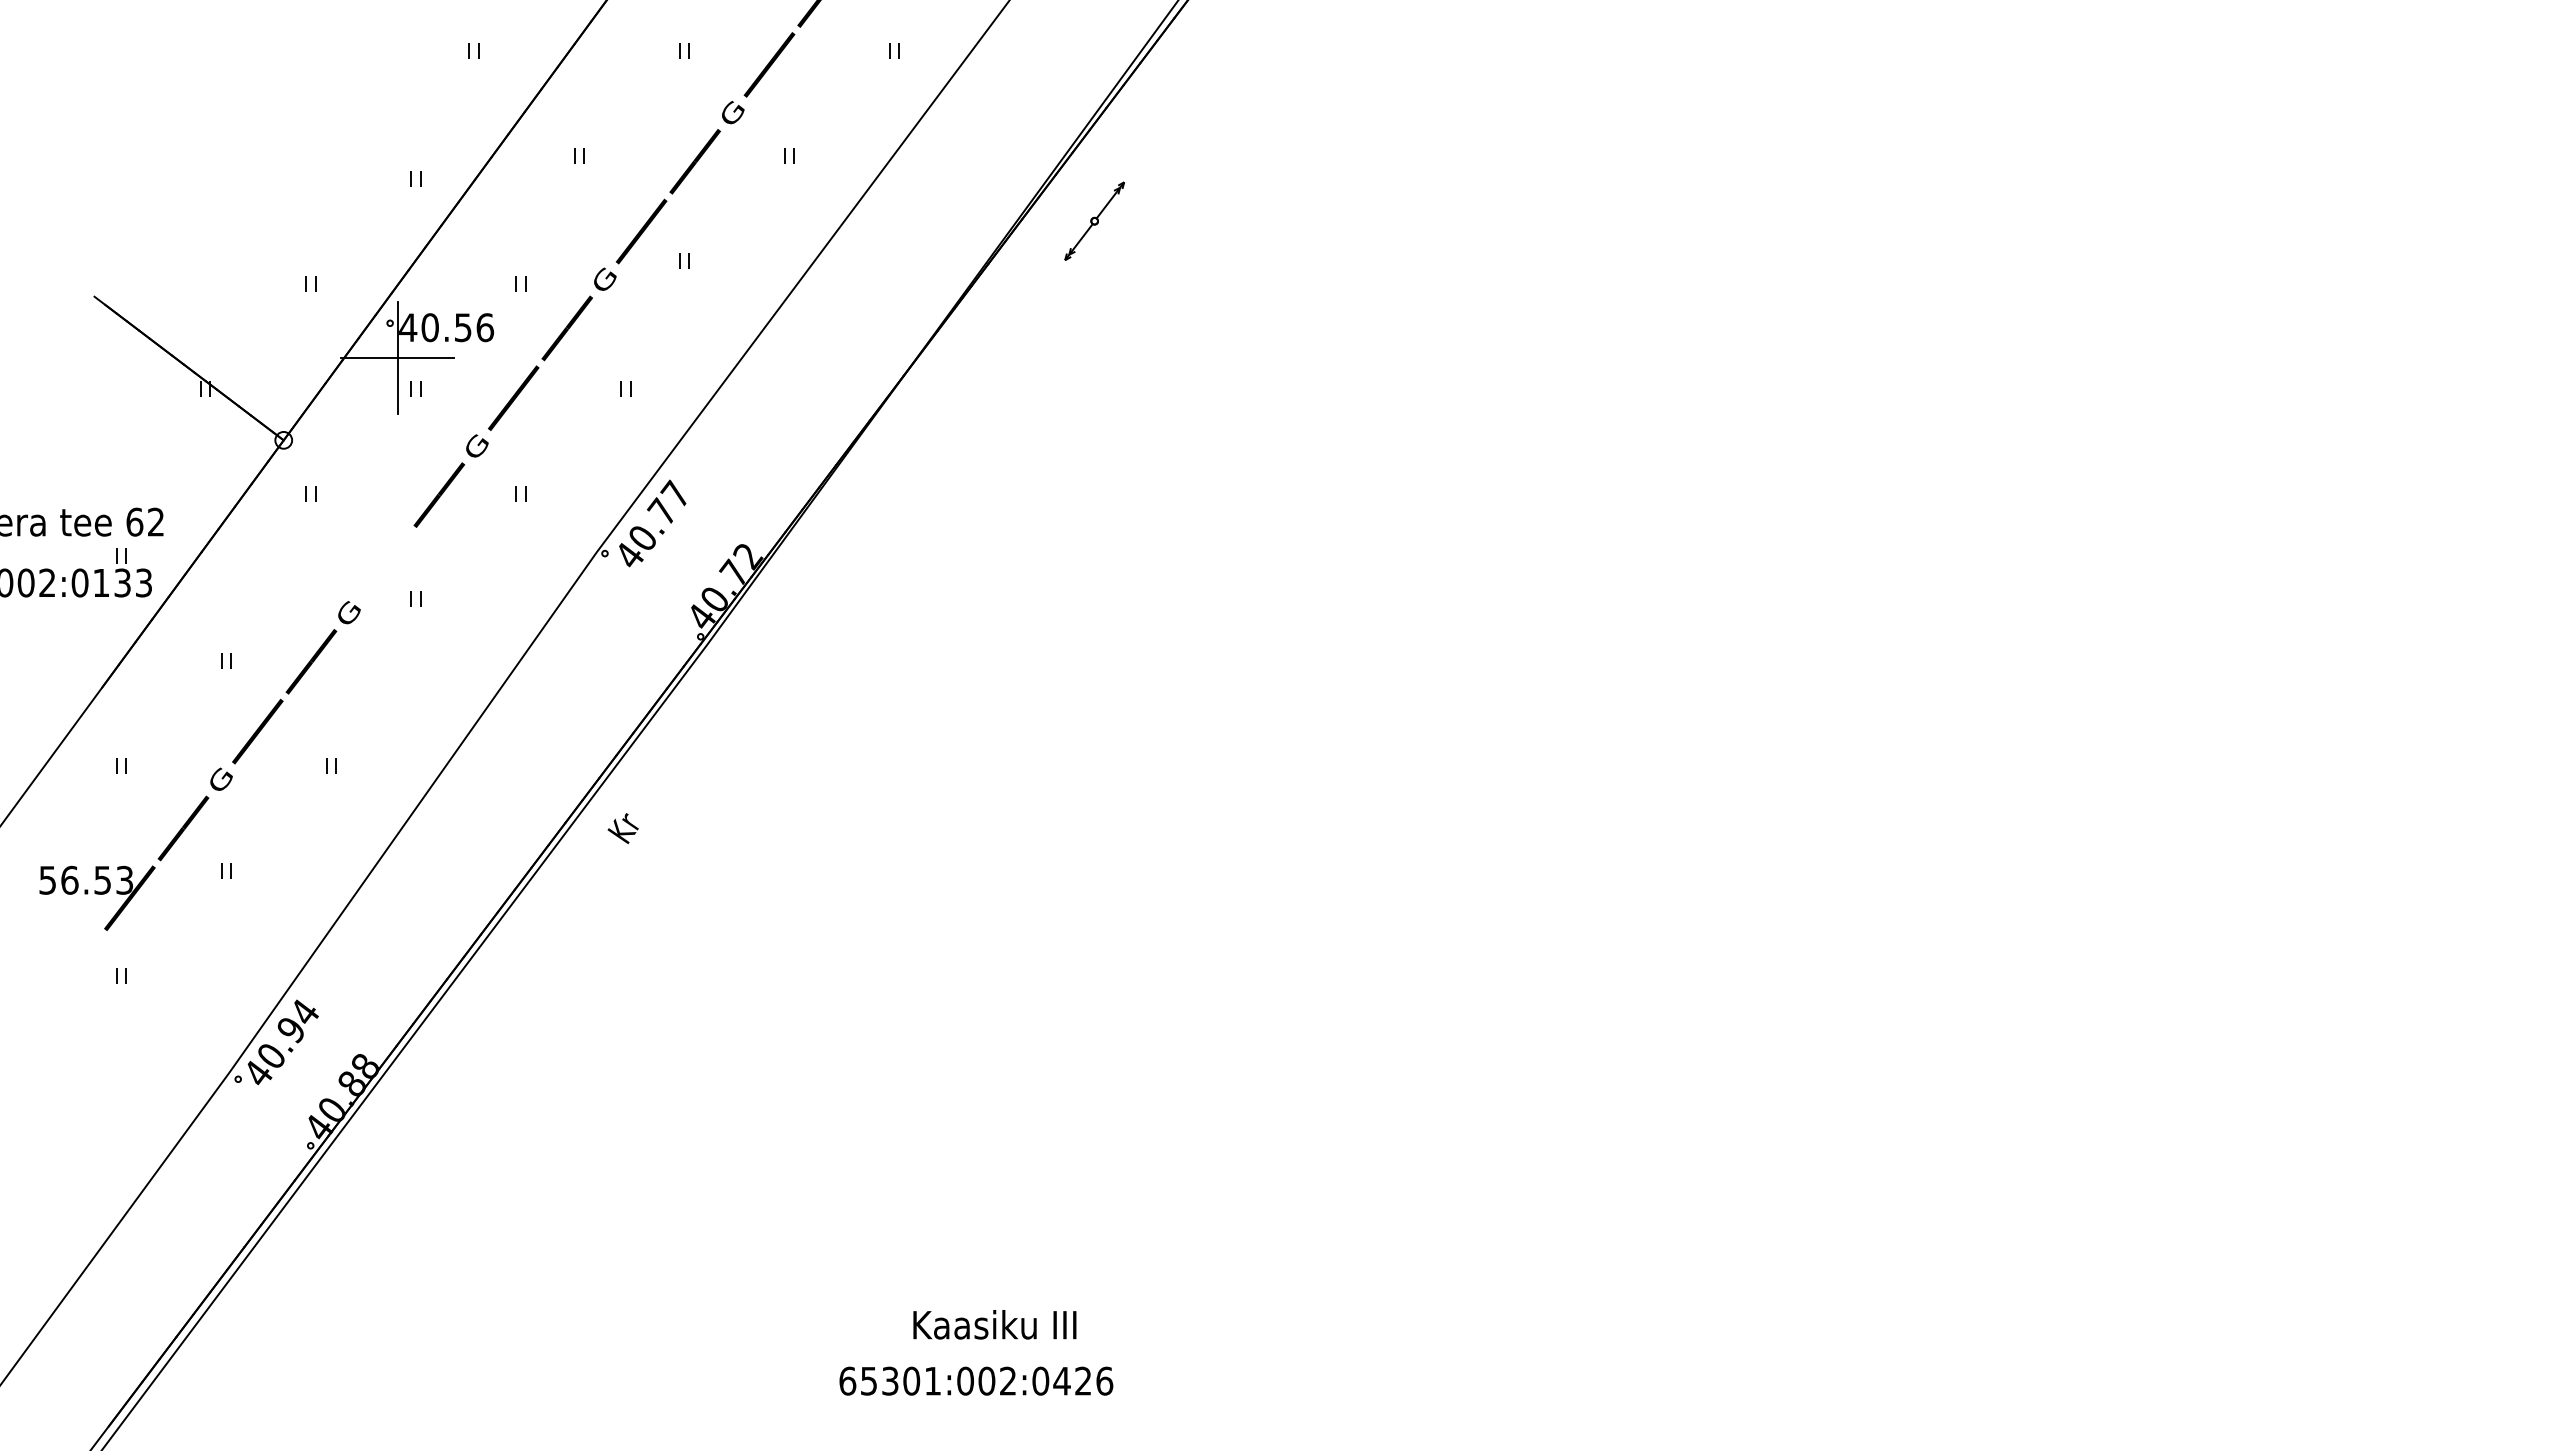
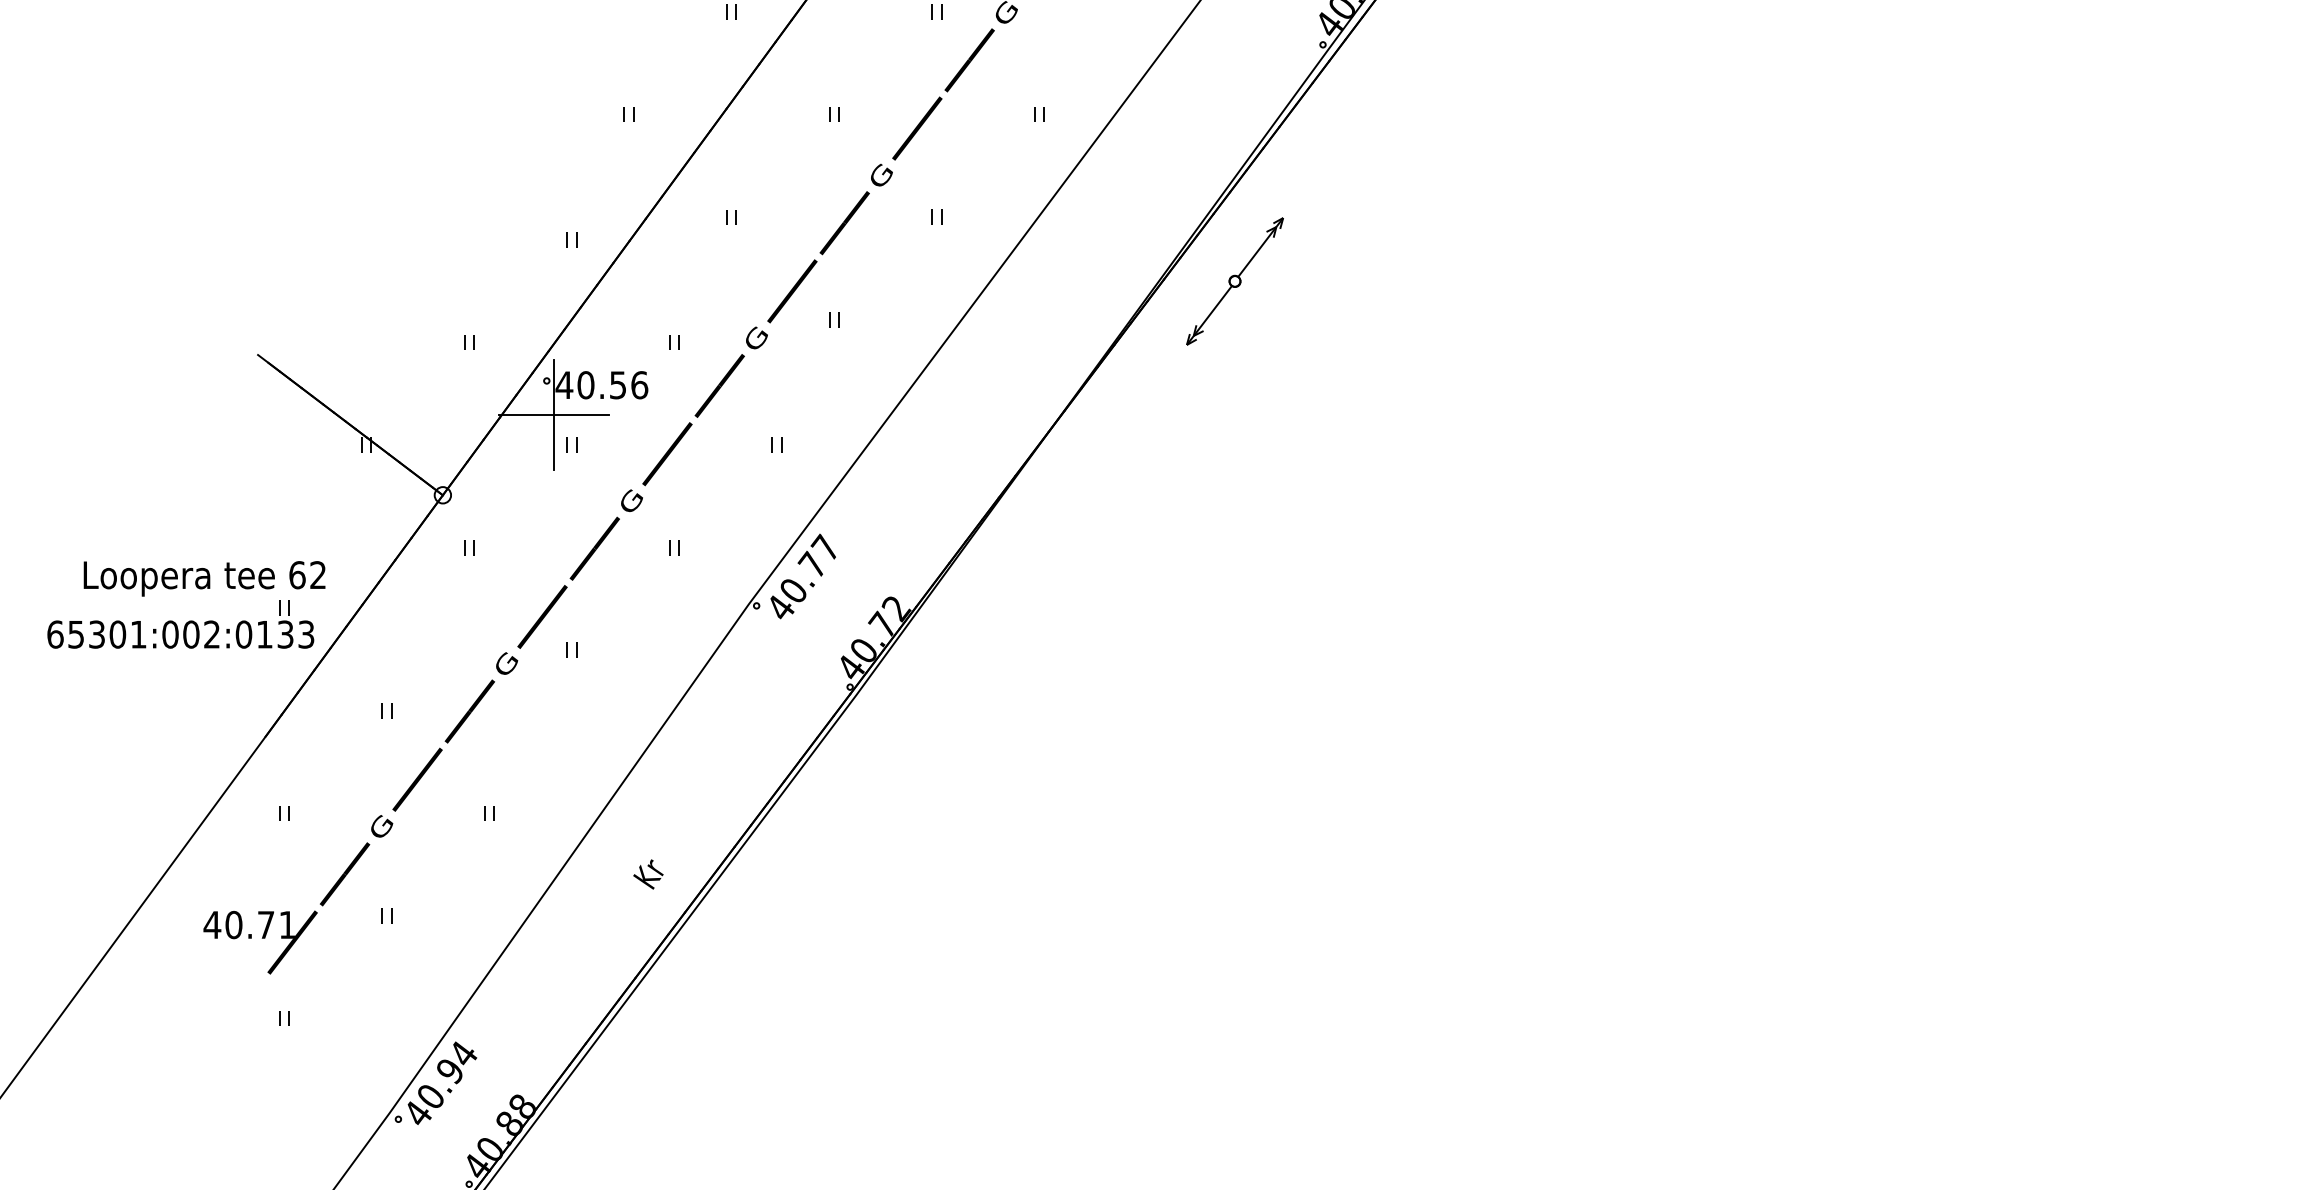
part: (1094, 220) -> (1234, 280), size x1.67
part: (385, 564) -> (542, 616), added
text: (622, 828) -> (647, 874), moved
text: (85, 879) -> (249, 924), 56.53 -> 40.71

